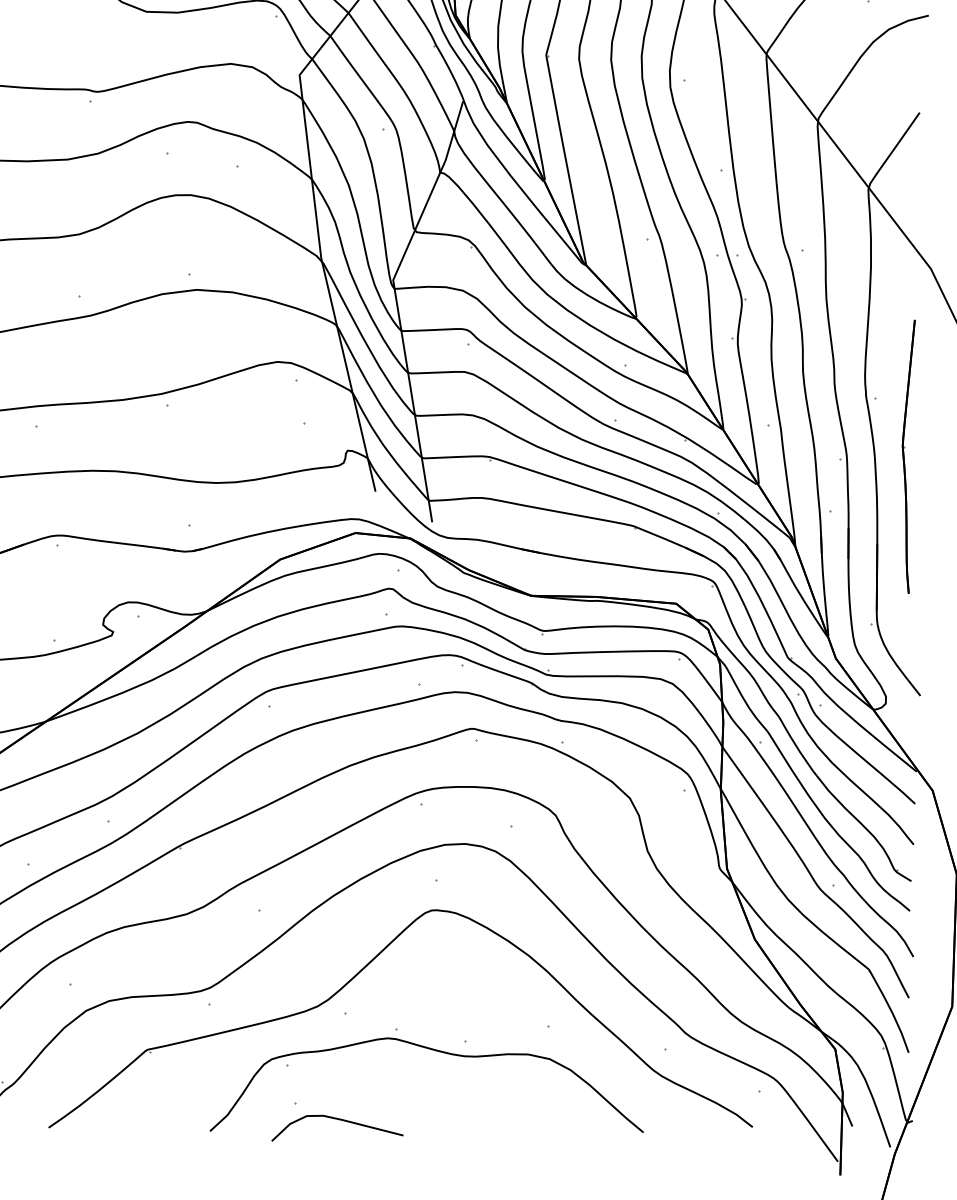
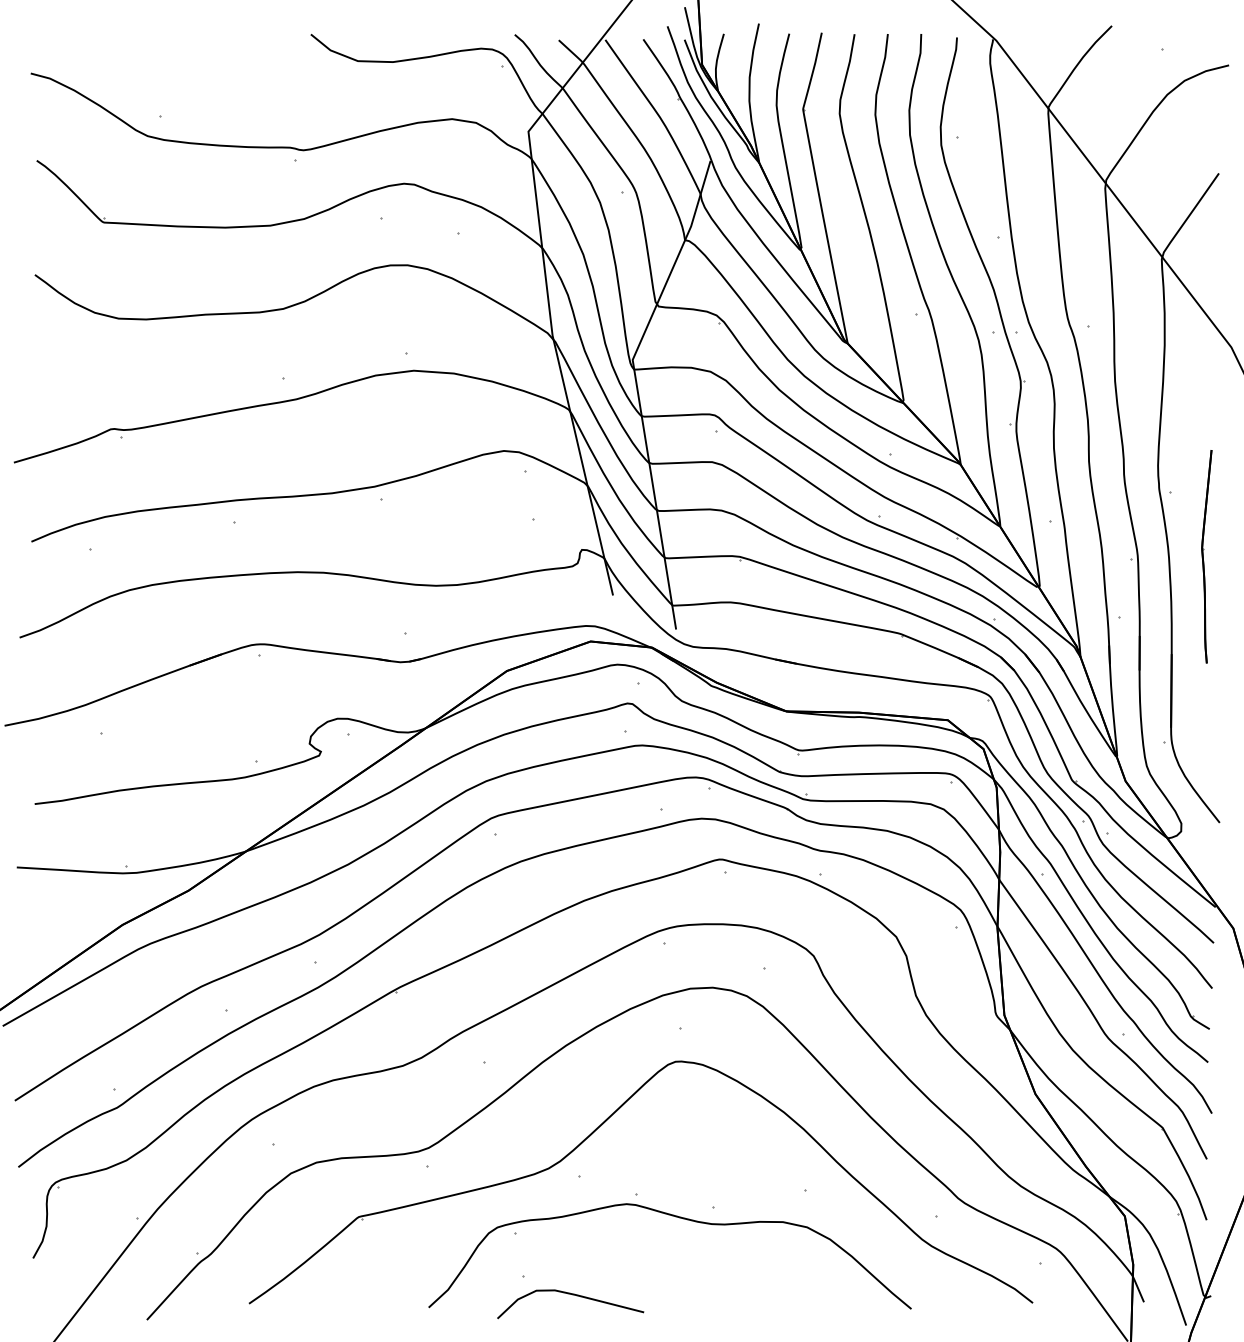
part: (908, 456) -> (1206, 556), size x0.7

